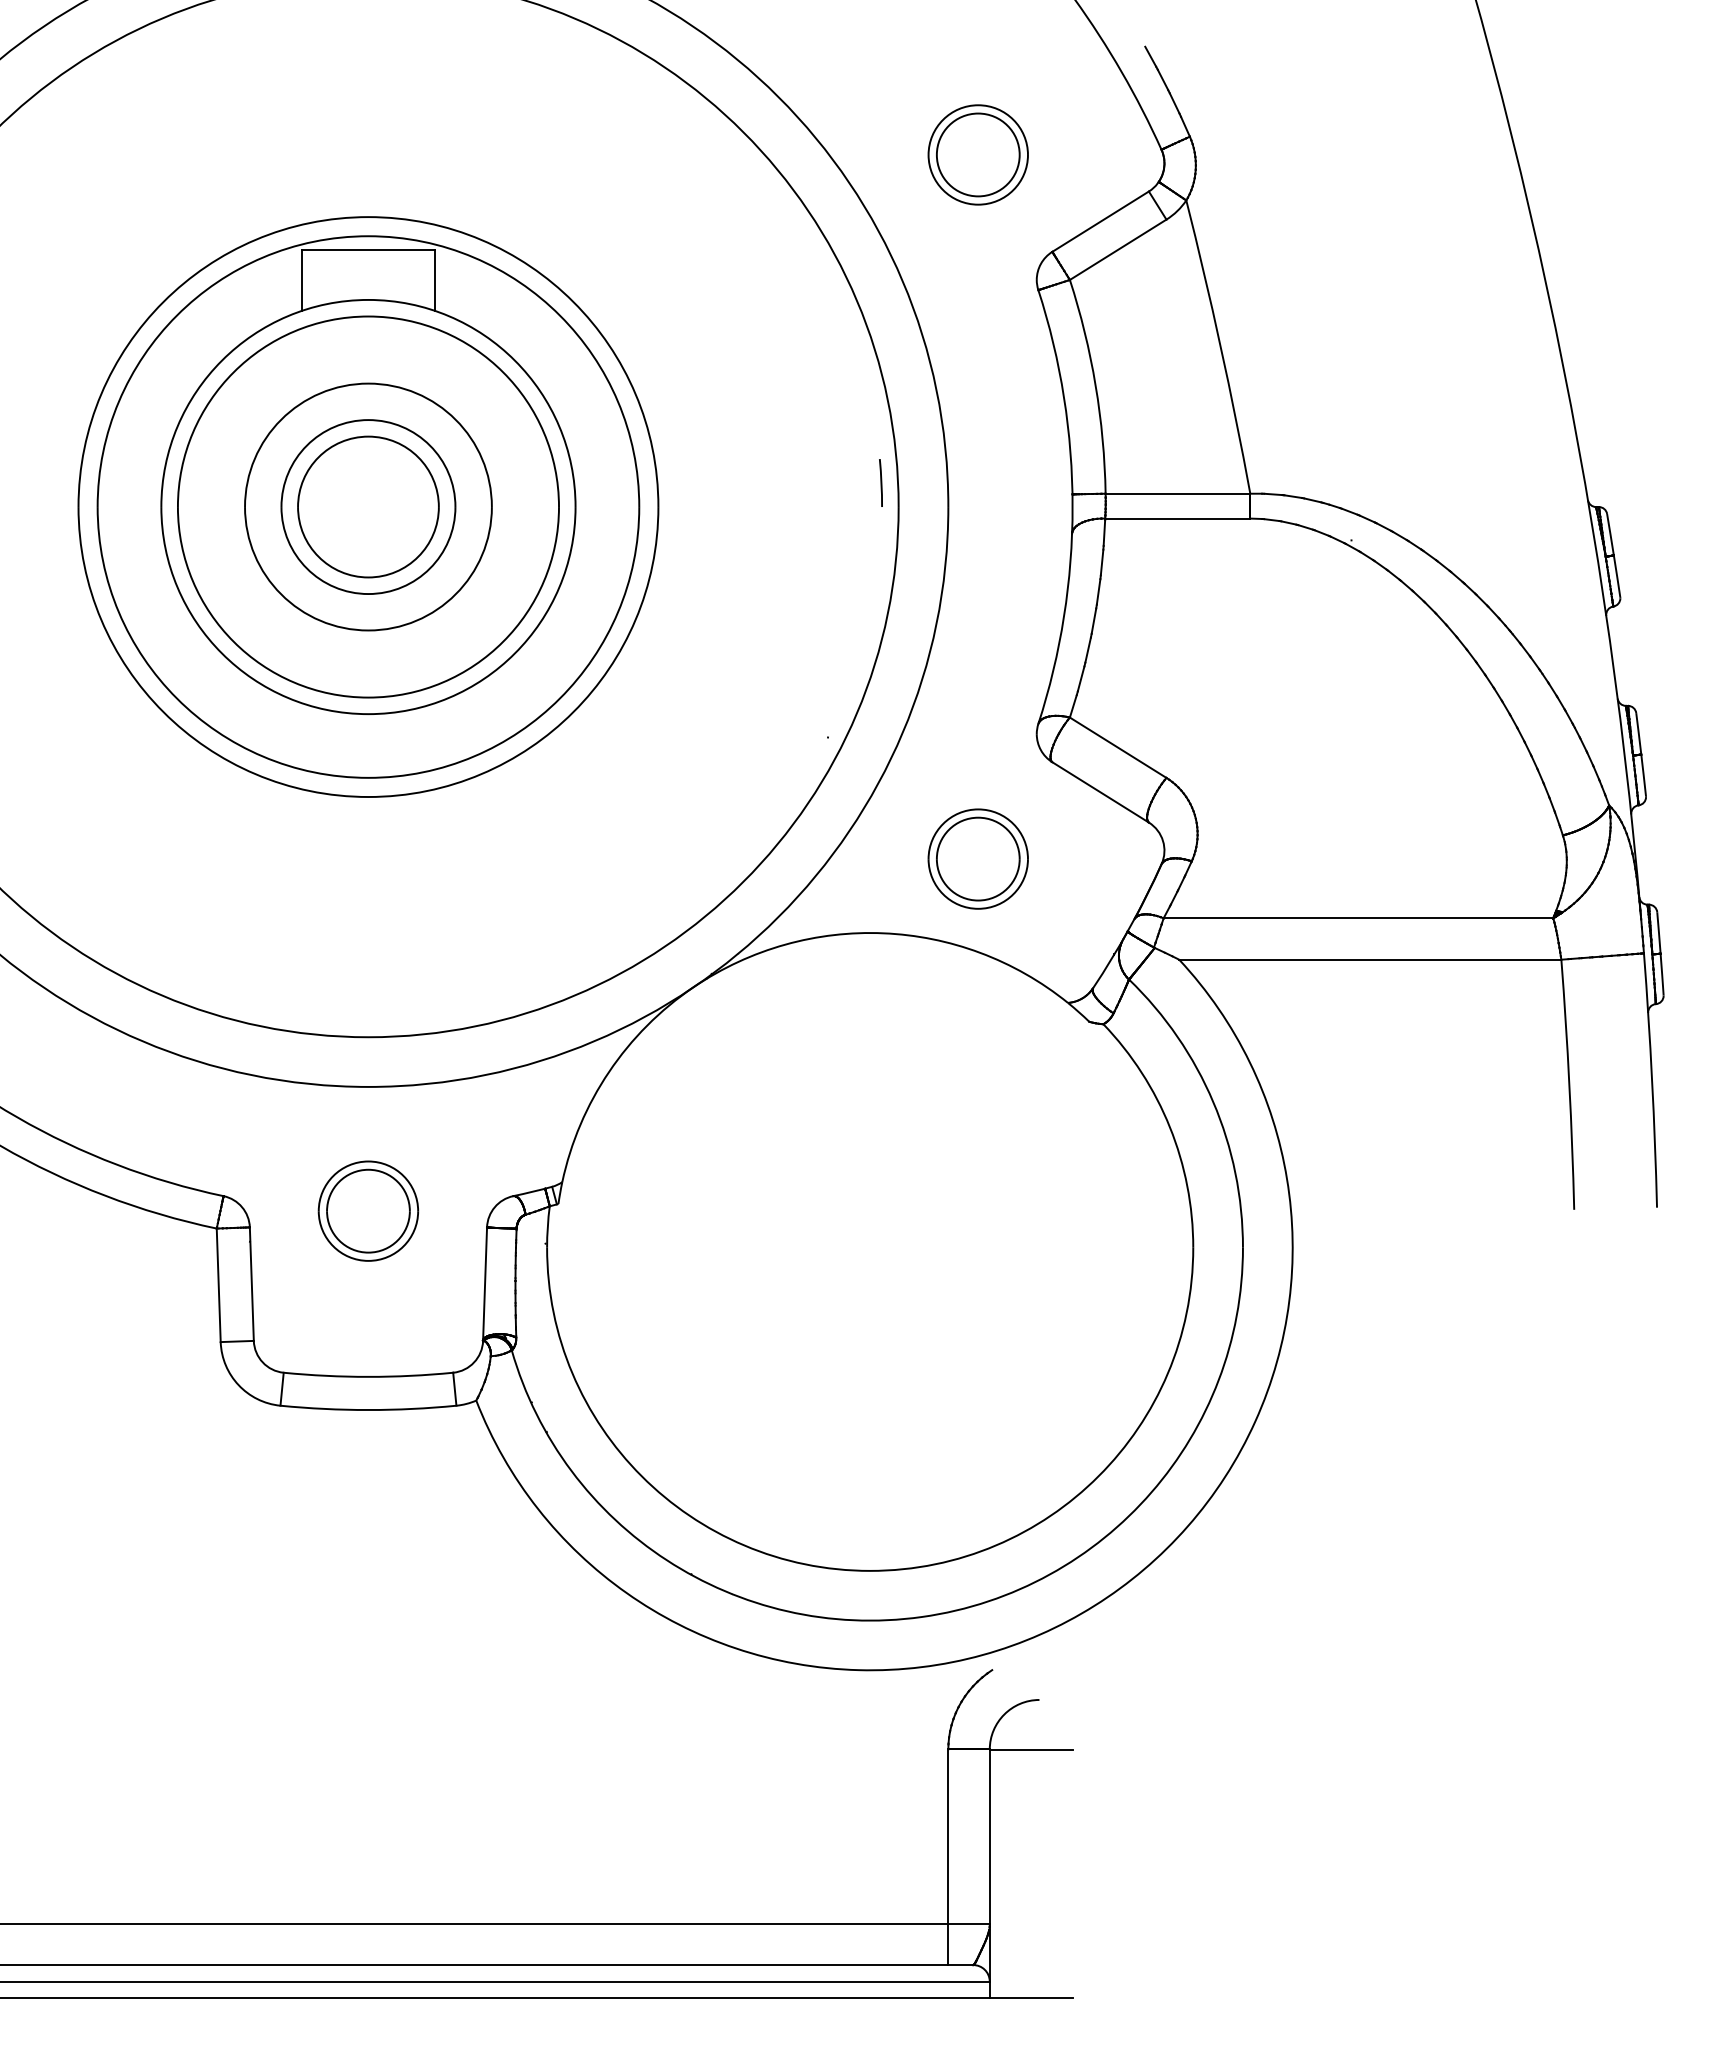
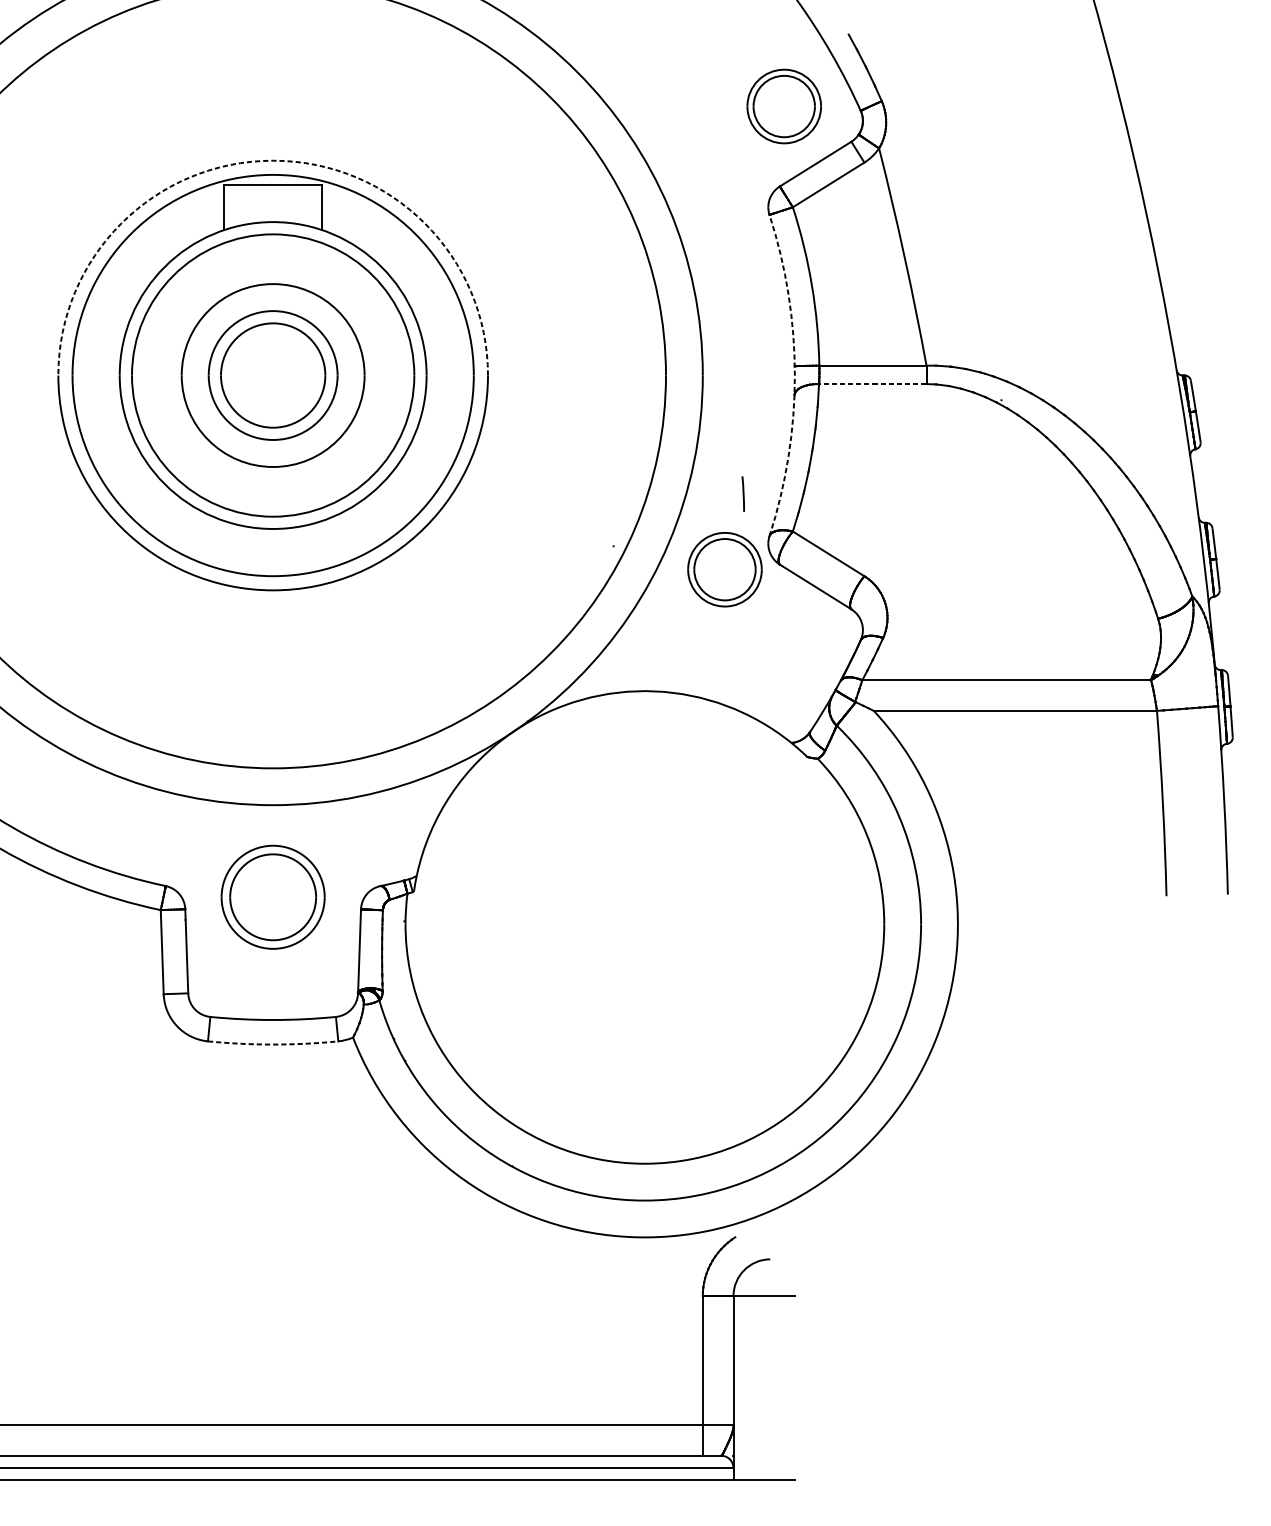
part: (977, 154) -> (783, 106), moved
arc: (368, 217) -> (273, 161), solid -> dashed
line: (880, 482) -> (742, 493), moved
arc: (1072, 507) -> (794, 375), solid -> dashed
line: (1177, 518) -> (872, 384), solid -> dashed
part: (977, 858) -> (724, 569), moved
part: (368, 1210) -> (273, 896), size x1.4
arc: (368, 1410) -> (273, 1044), solid -> dashed

